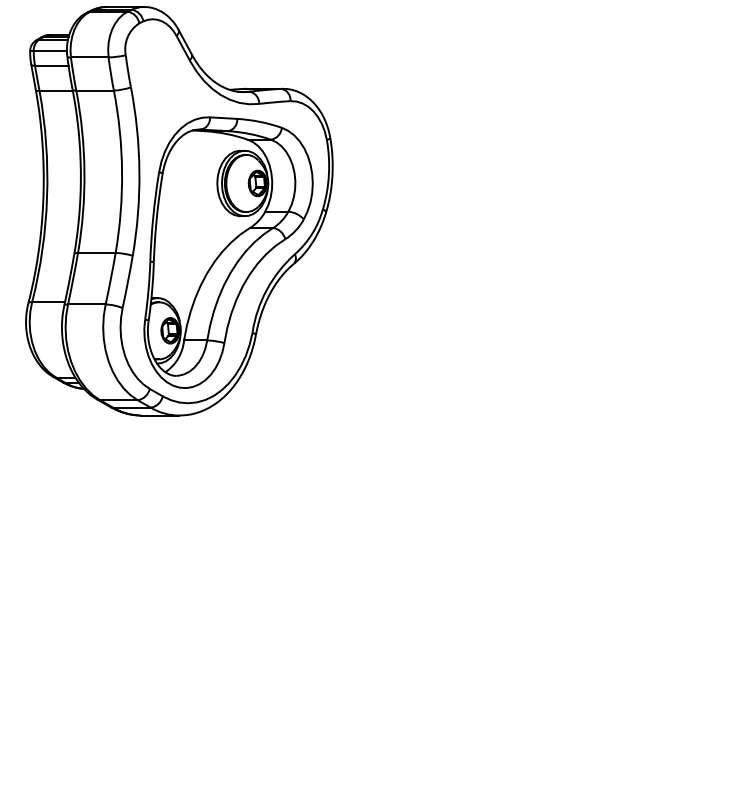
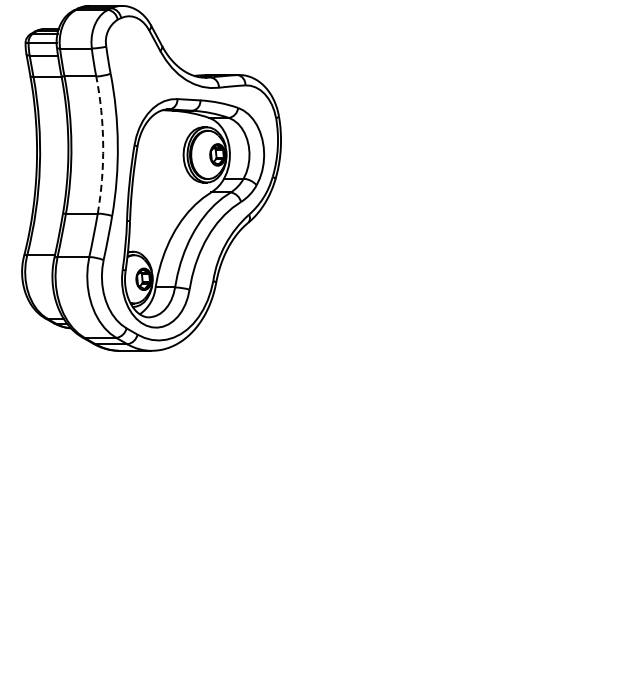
arc: (122, 171) -> (103, 144), solid -> dashed

